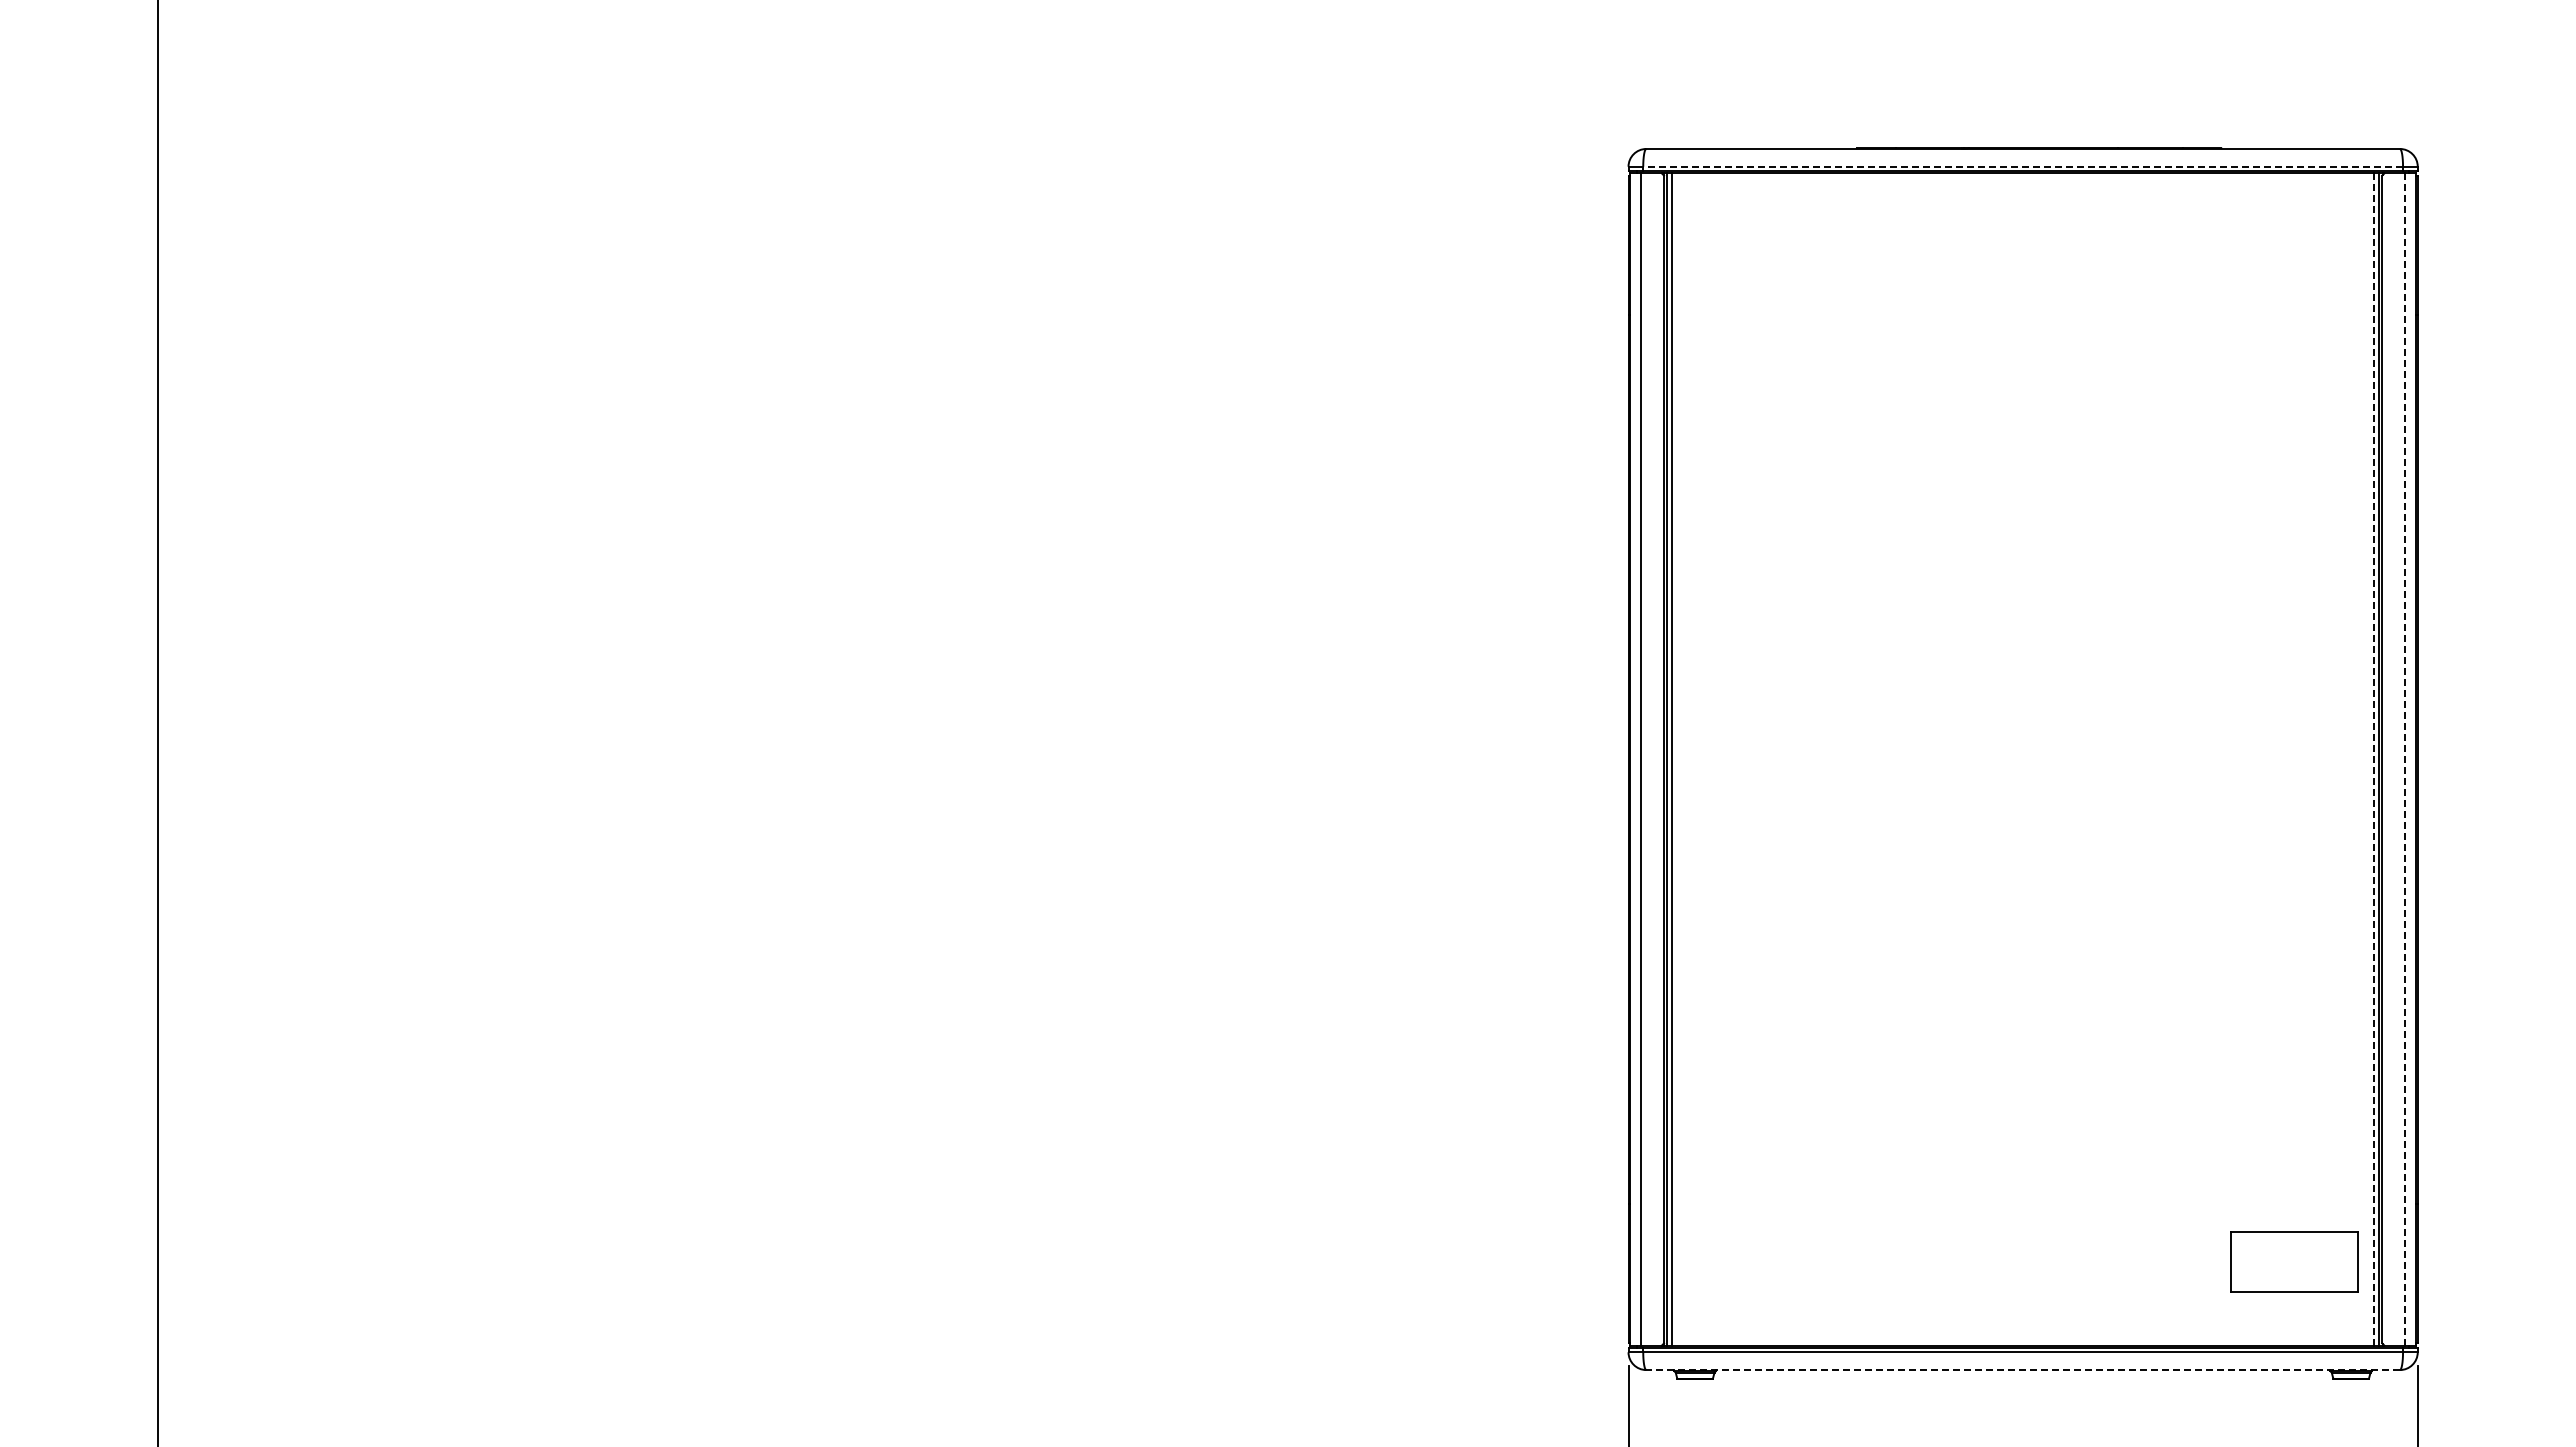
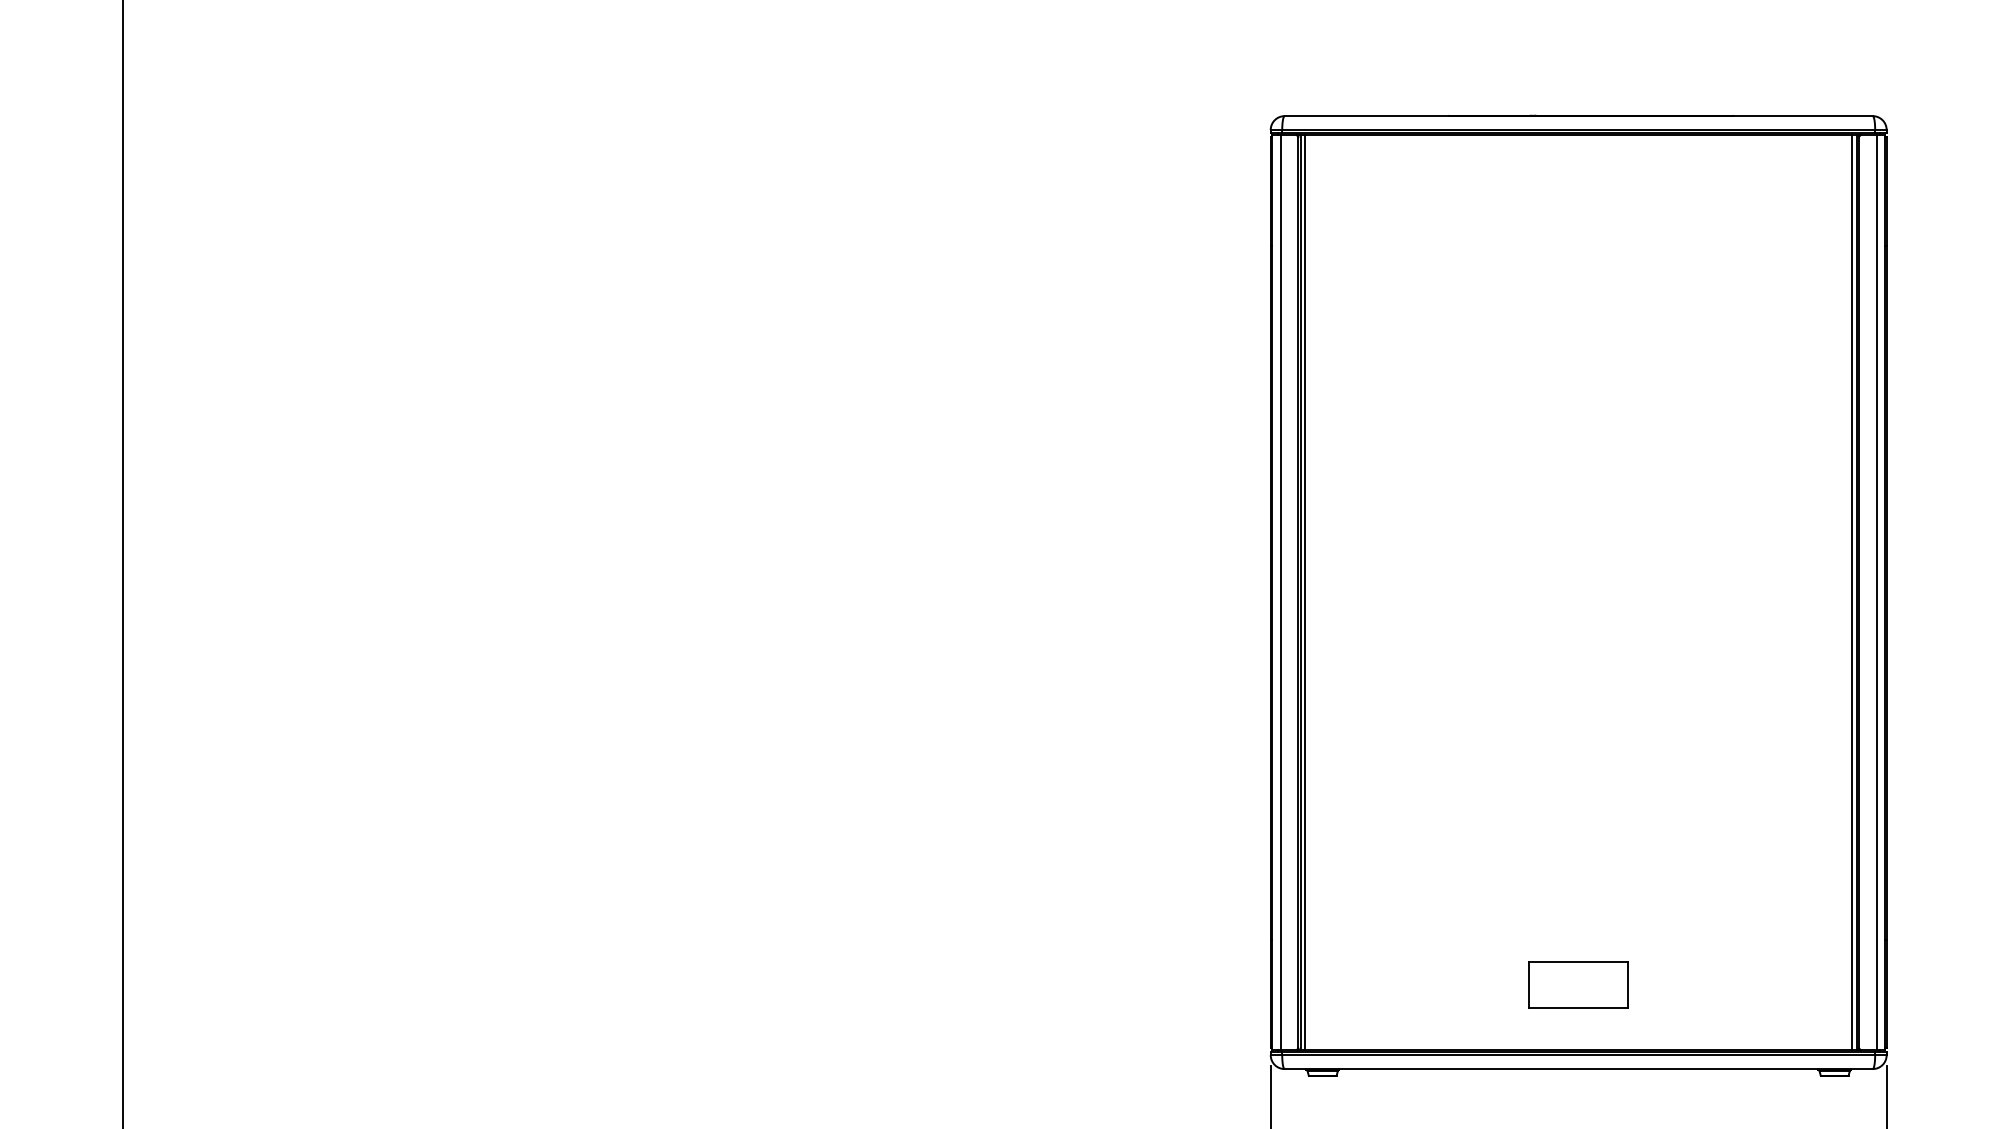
line: (2023, 166) -> (1578, 129), dashed -> solid
line: (2405, 759) -> (1877, 592), dashed -> solid
line: (2373, 760) -> (1852, 593), dashed -> solid
part: (2294, 1261) -> (1578, 984), moved
line: (2023, 1370) -> (1578, 1069), dashed -> solid

